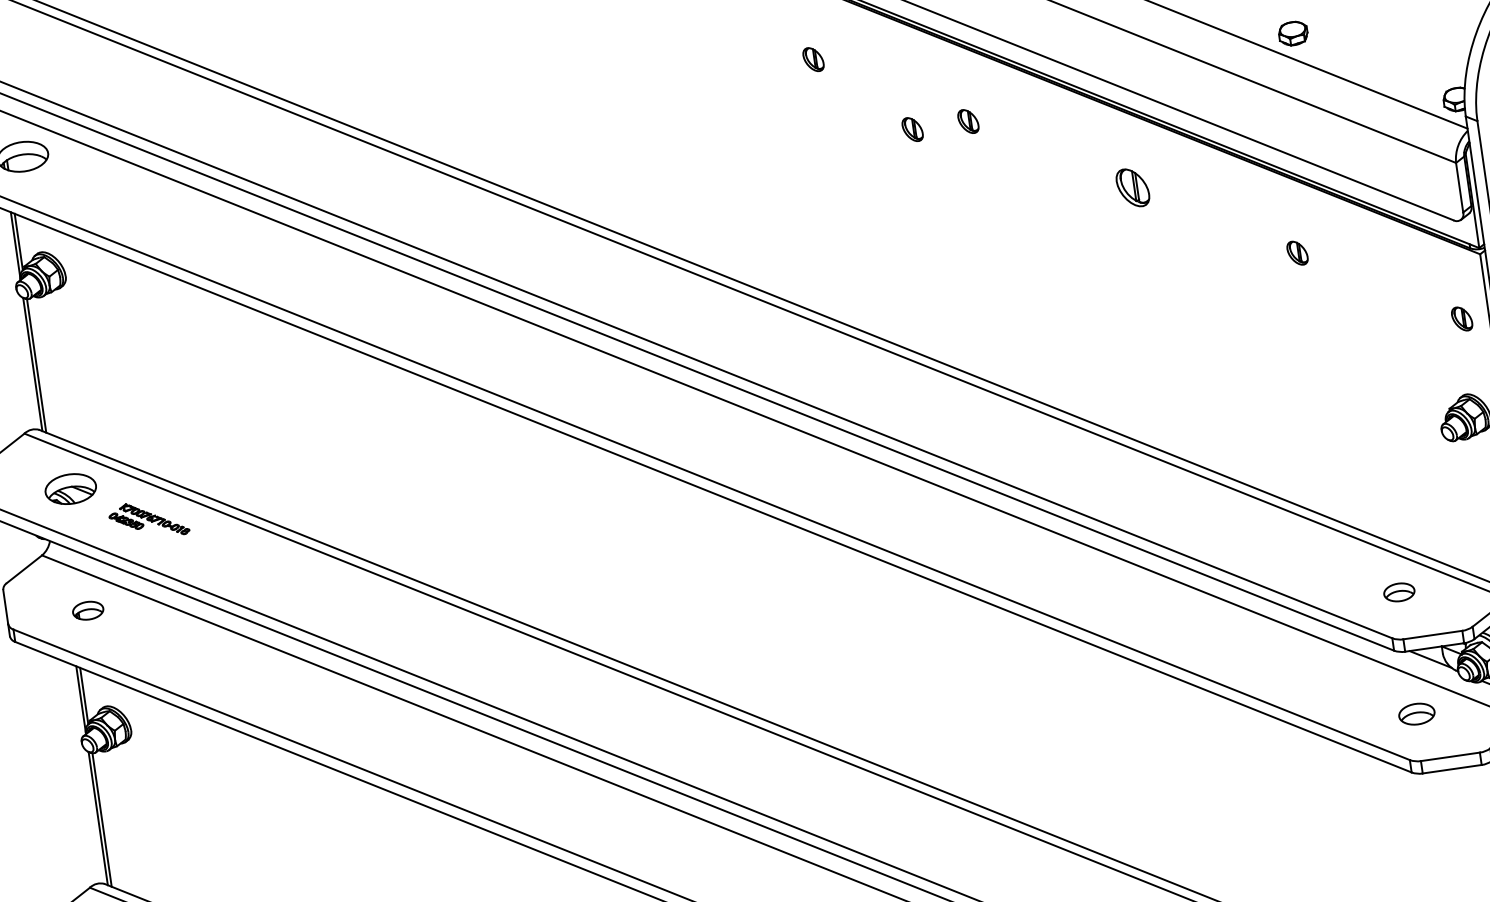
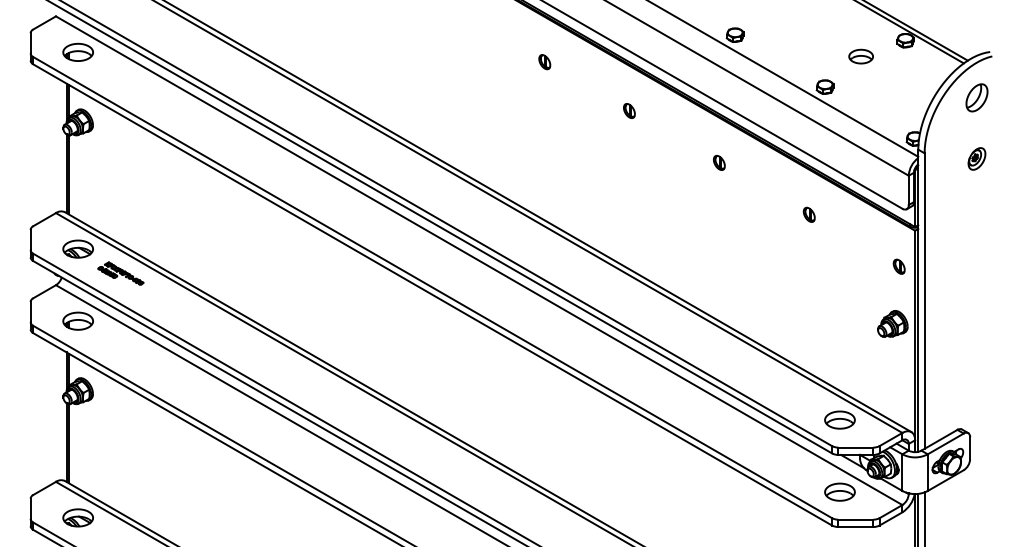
part: (912, 128) -> (596, 110), removed
part: (1133, 186) -> (719, 162), size x0.62
part: (1398, 591) -> (839, 419), size x1.67
part: (87, 609) -> (77, 320), size x1.67
part: (1415, 713) -> (839, 491), size x1.43

